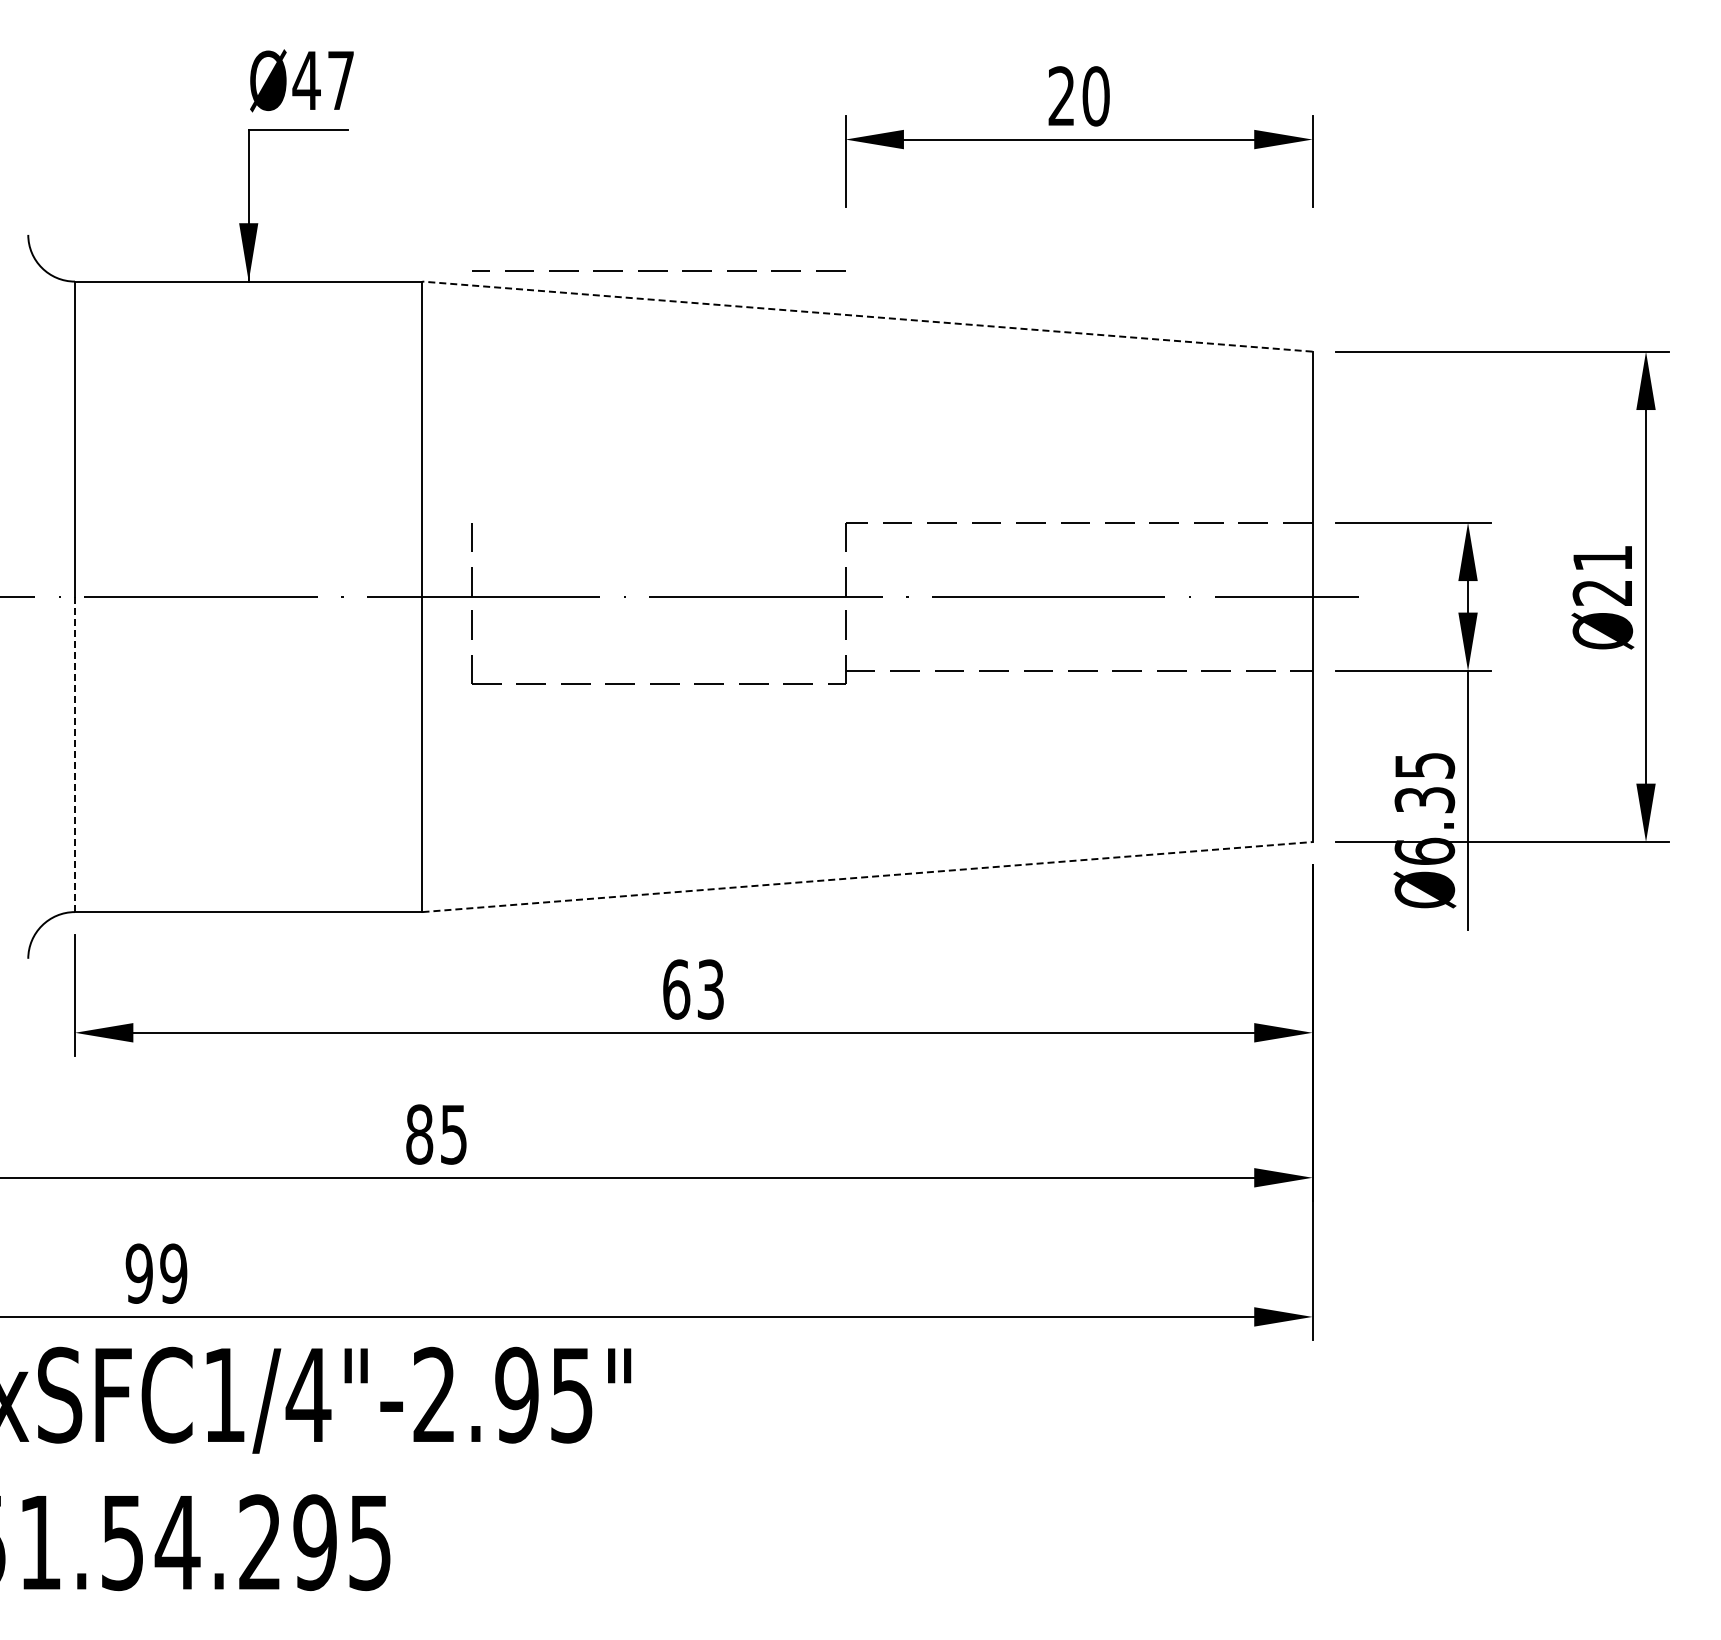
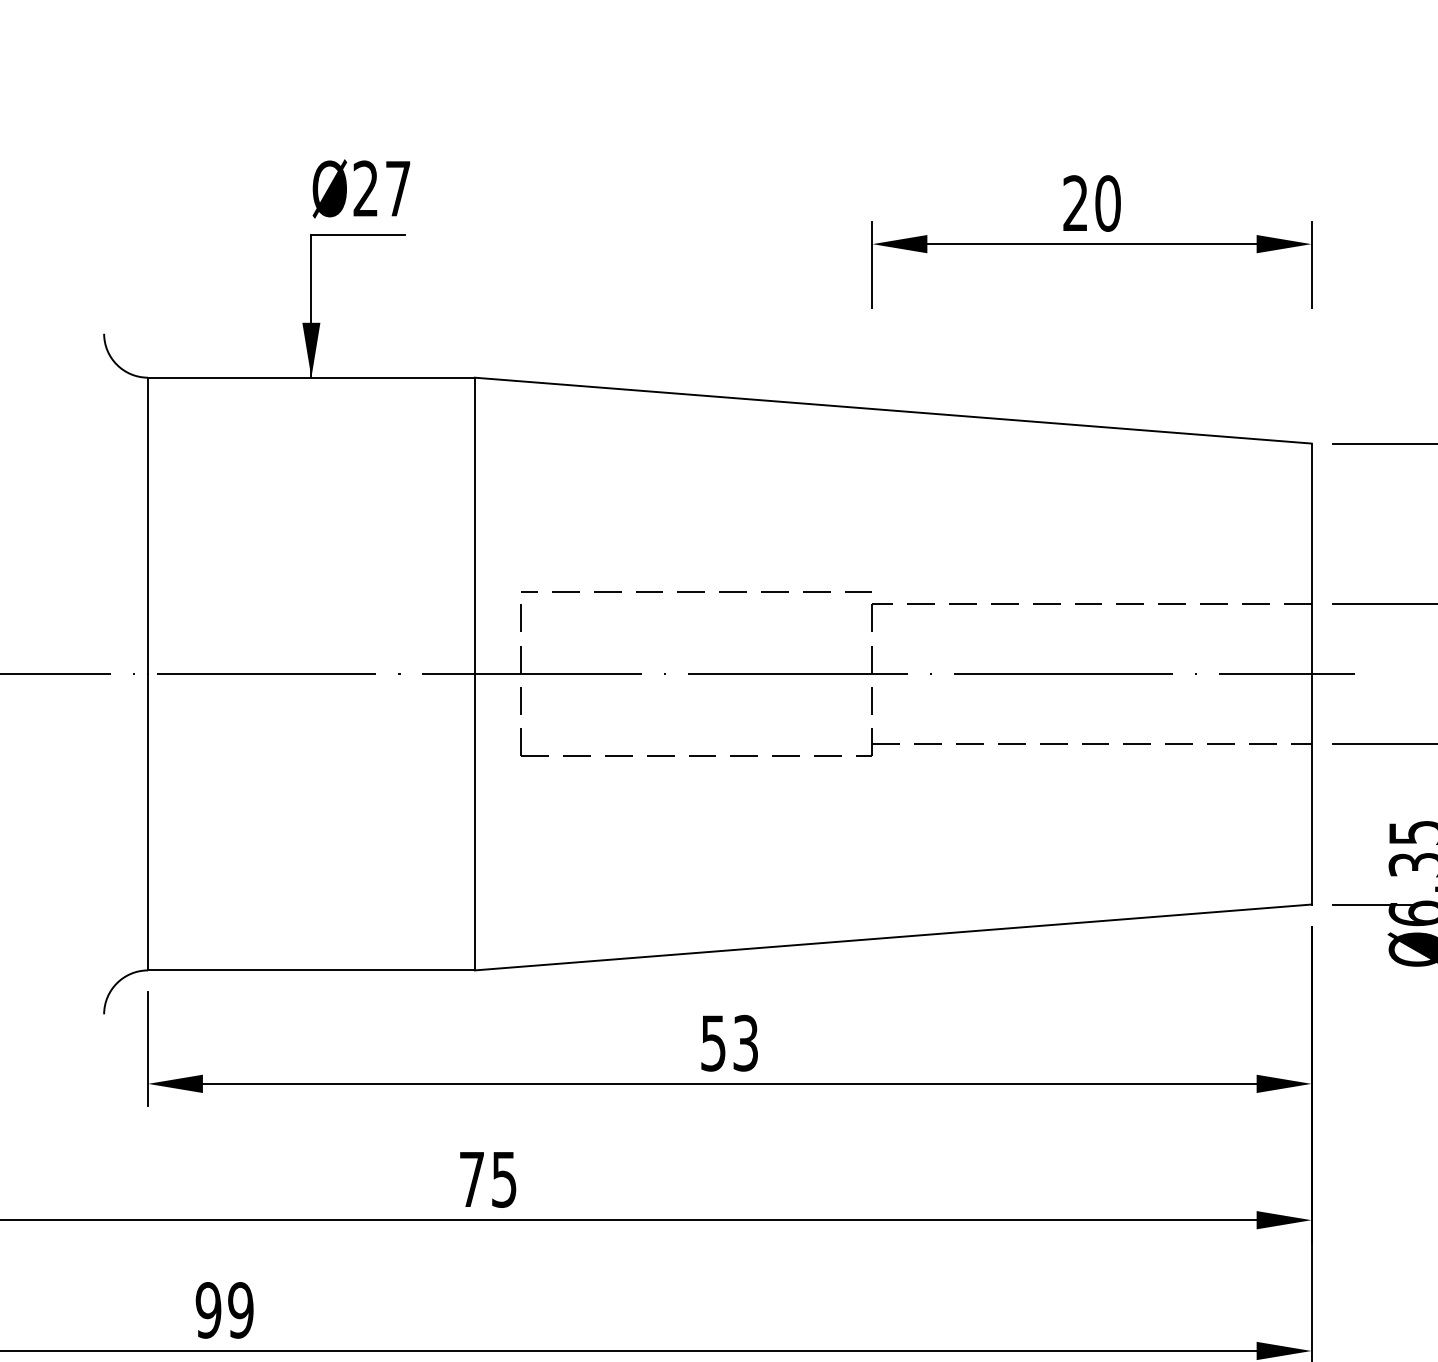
text: (306, 79) -> (365, 187), Ø47 -> Ø27
line: (658, 270) -> (696, 590), moved
line: (867, 316) -> (893, 410), dashed -> solid
line: (74, 754) -> (147, 822), dashed -> solid
line: (868, 877) -> (894, 937), dashed -> solid
text: (676, 989) -> (713, 1043), 63 -> 53
text: (419, 1134) -> (471, 1179), 85 -> 75

